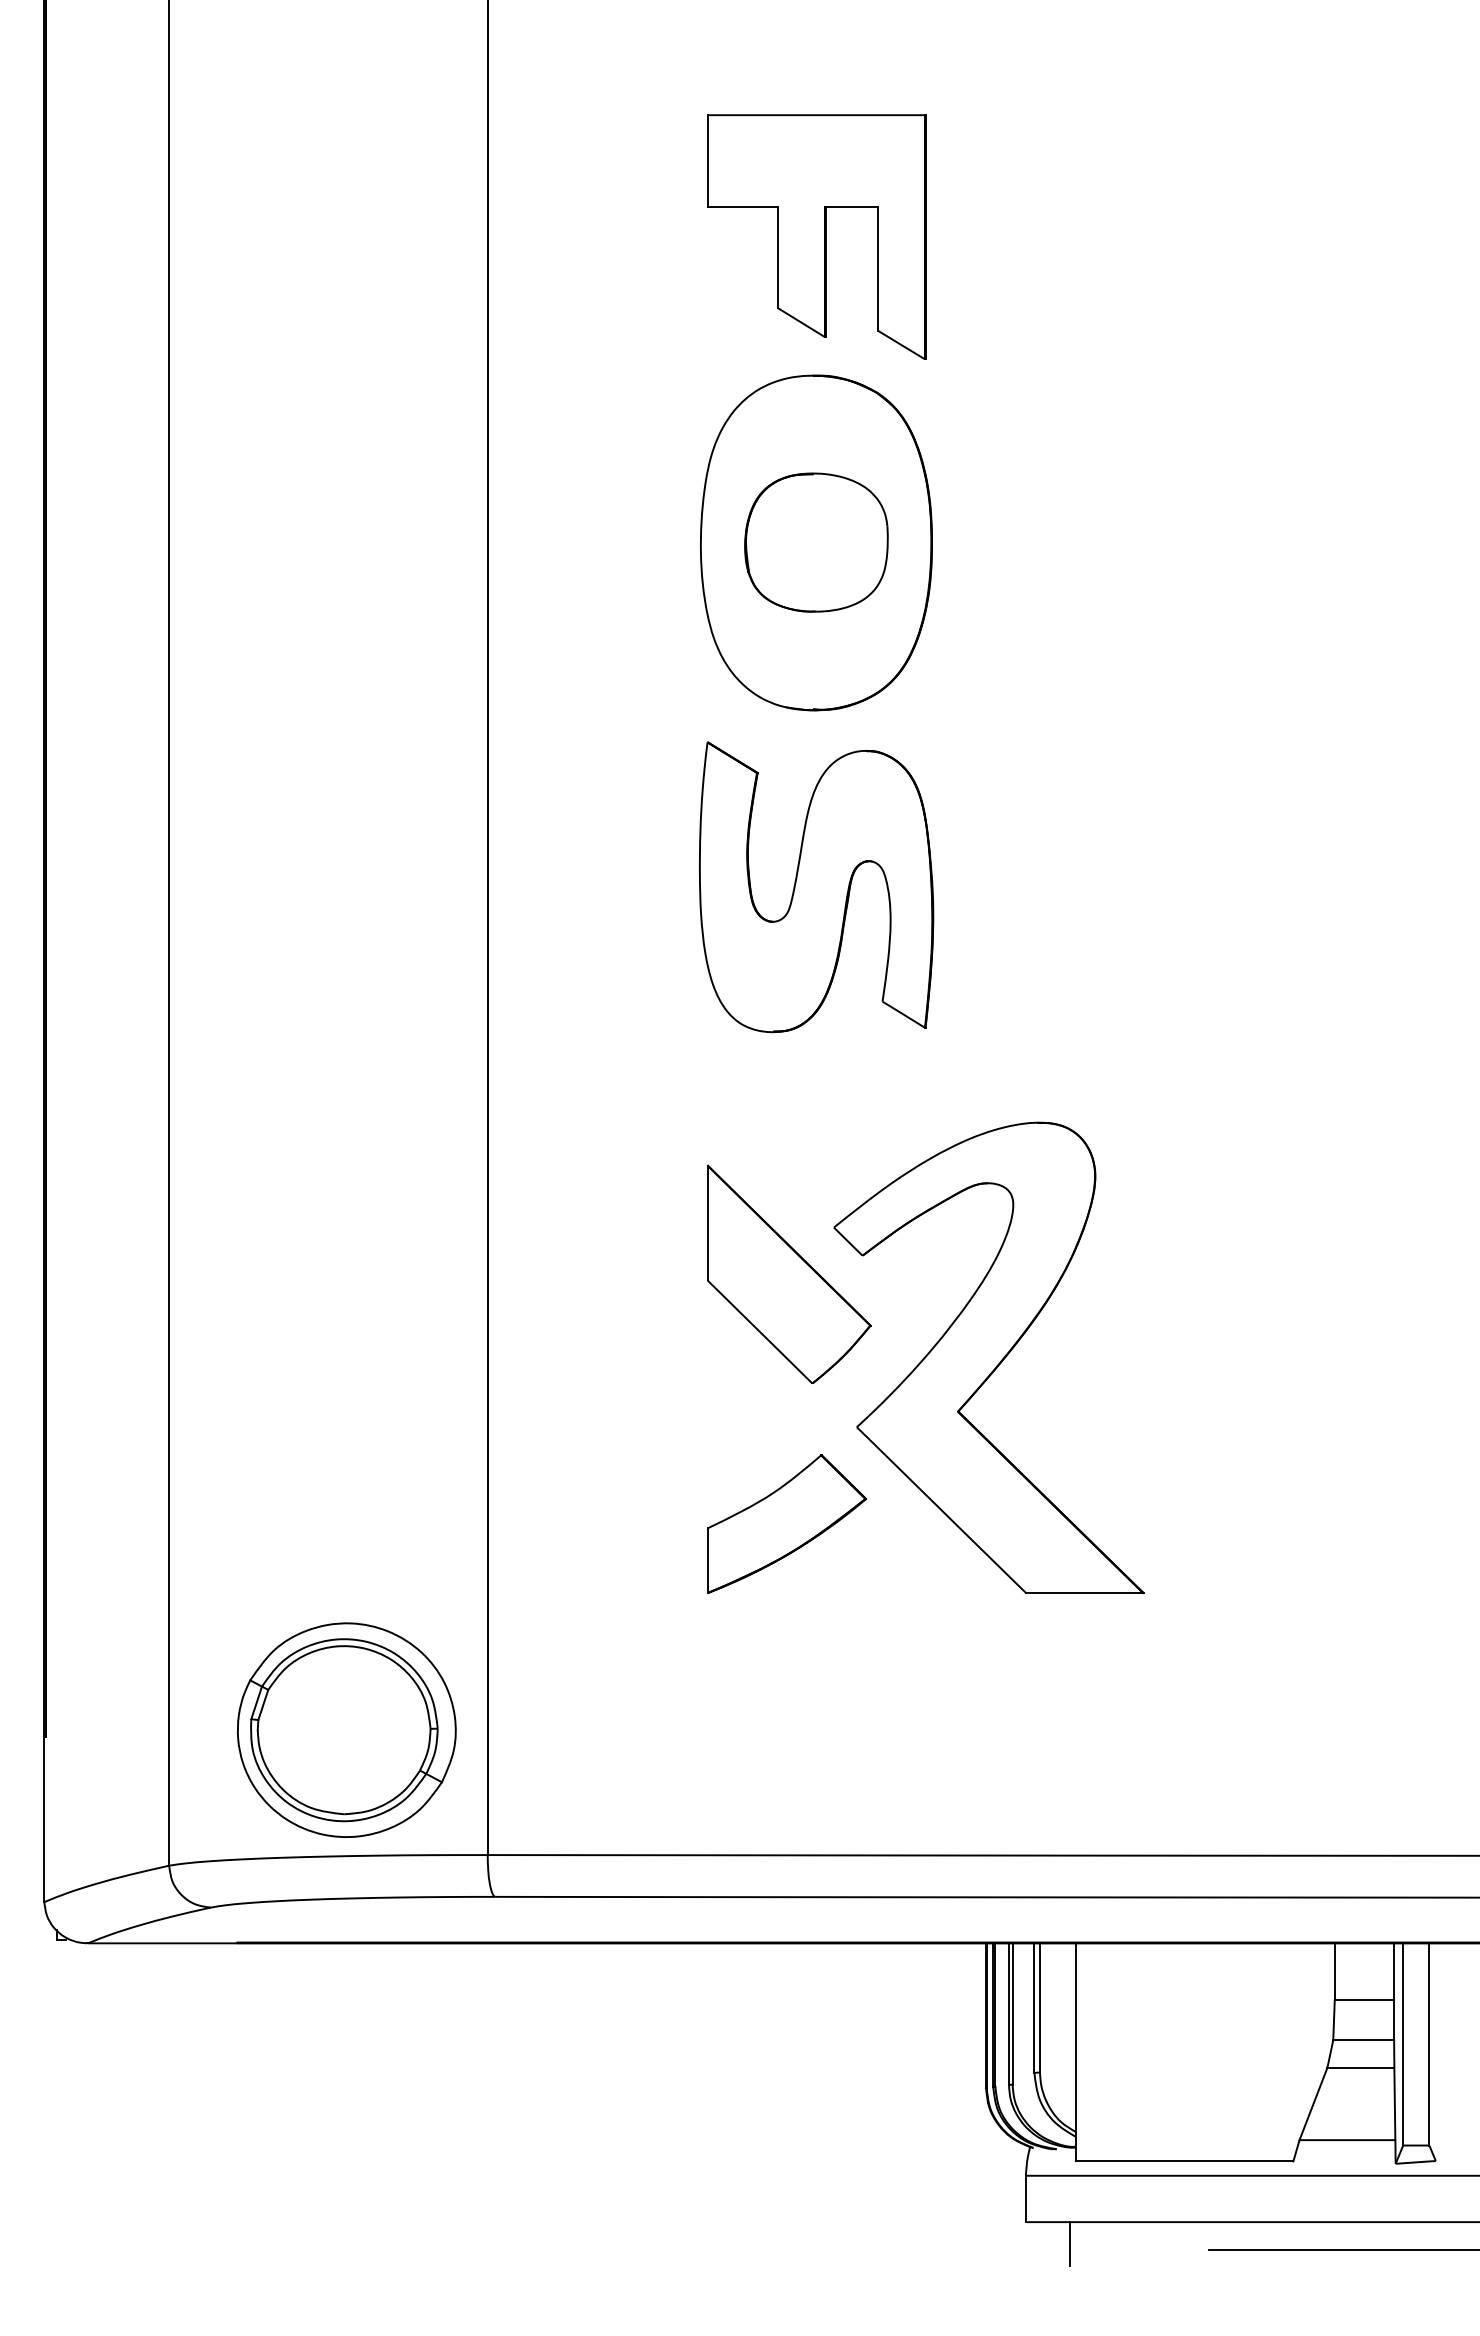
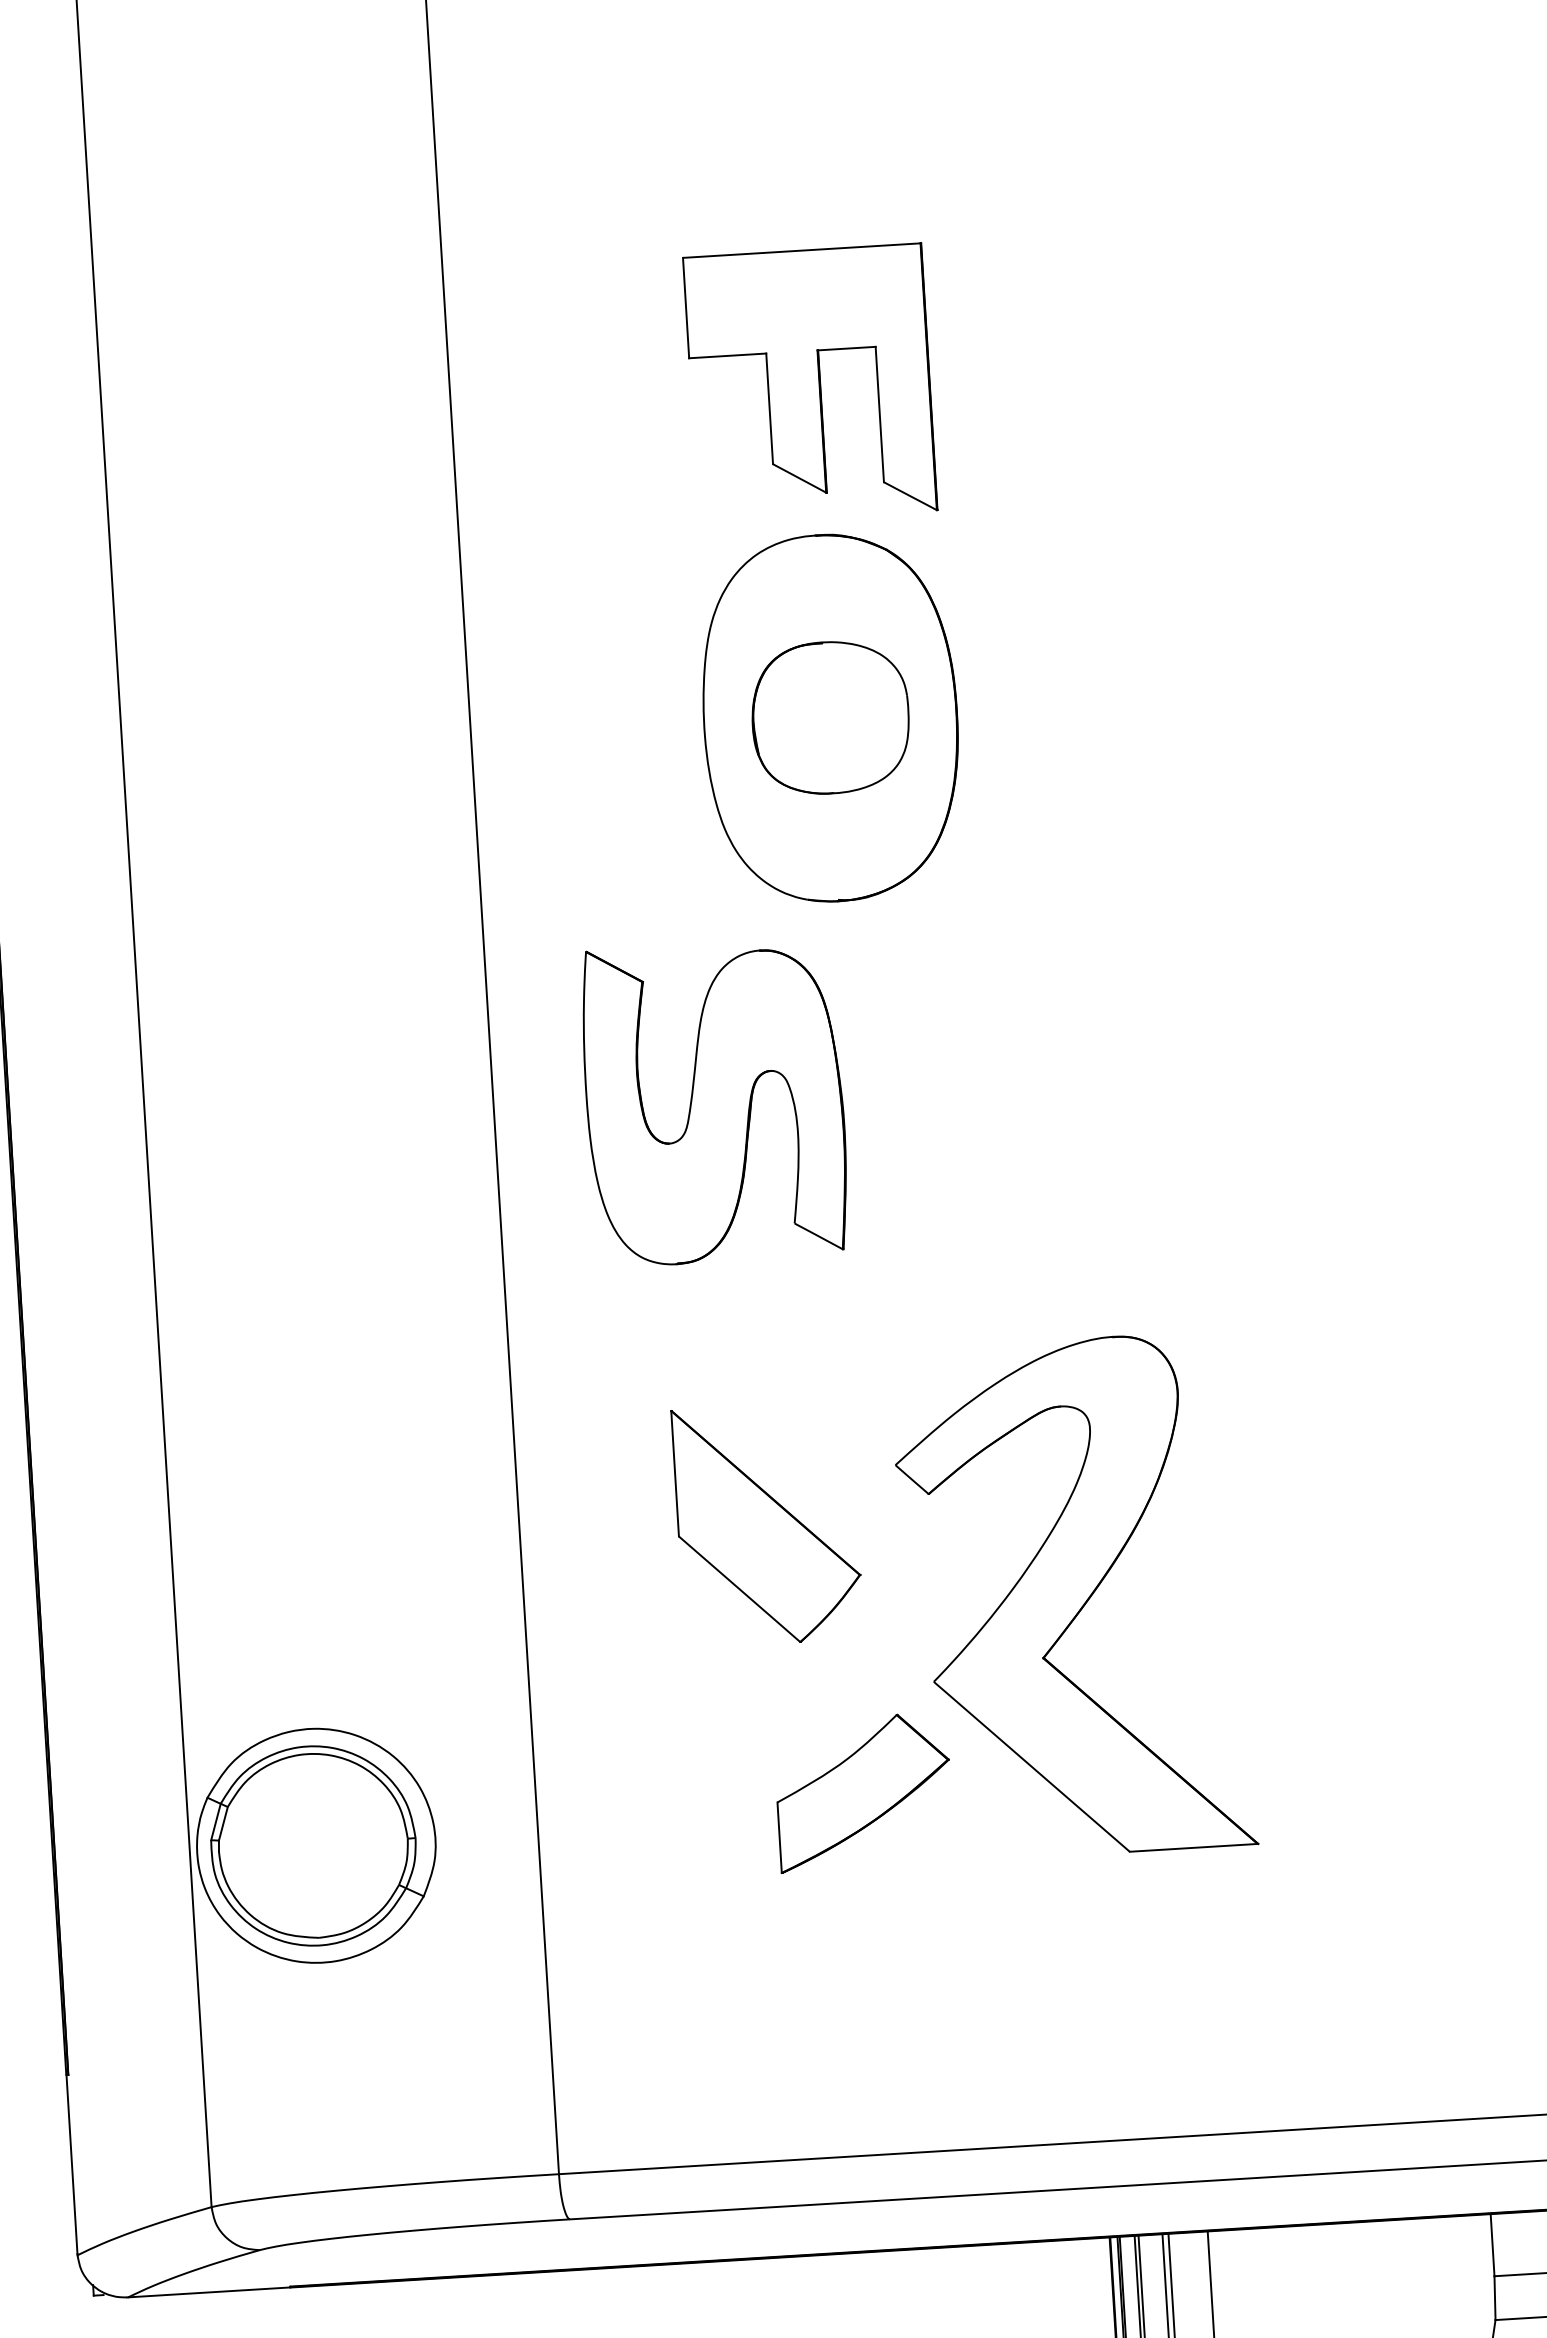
part: (816, 887) -> (714, 1103), moved
part: (789, 1273) -> (767, 1523), moved
part: (346, 1729) -> (315, 1845), moved

